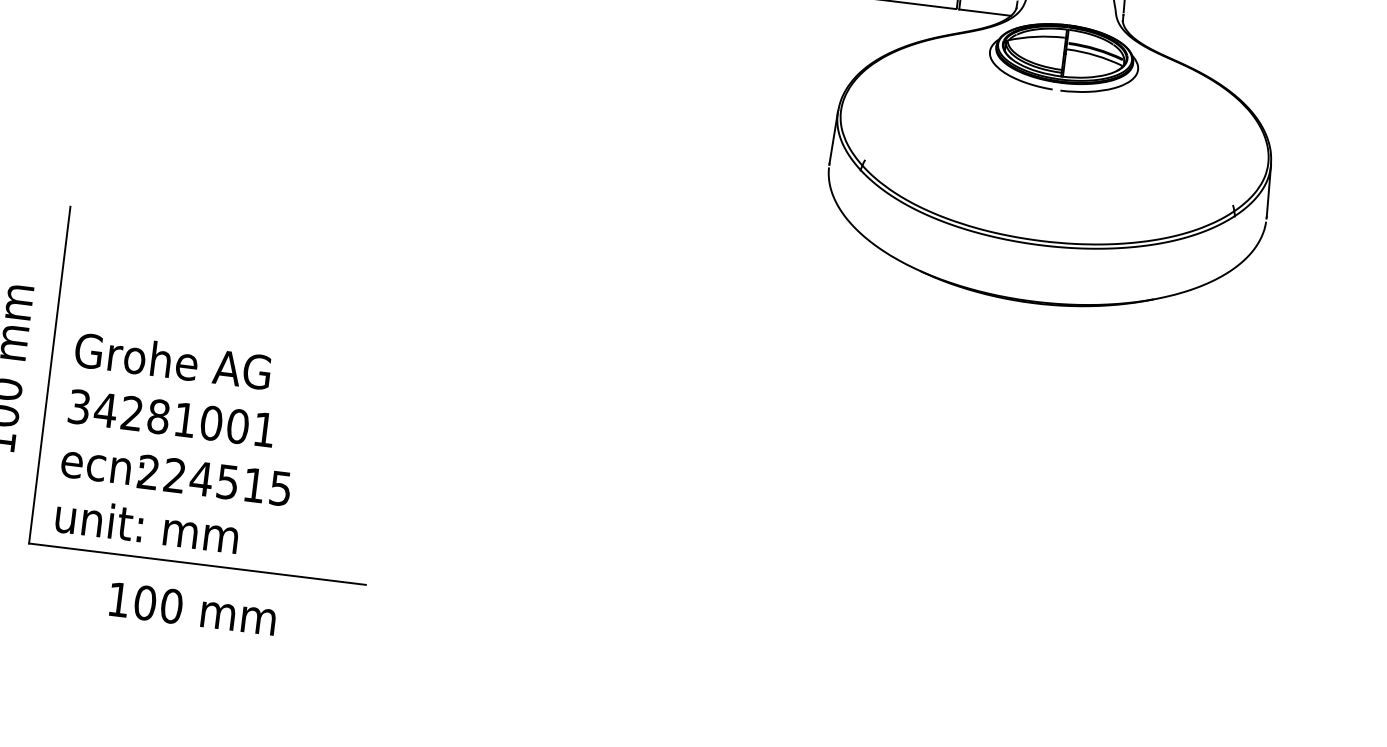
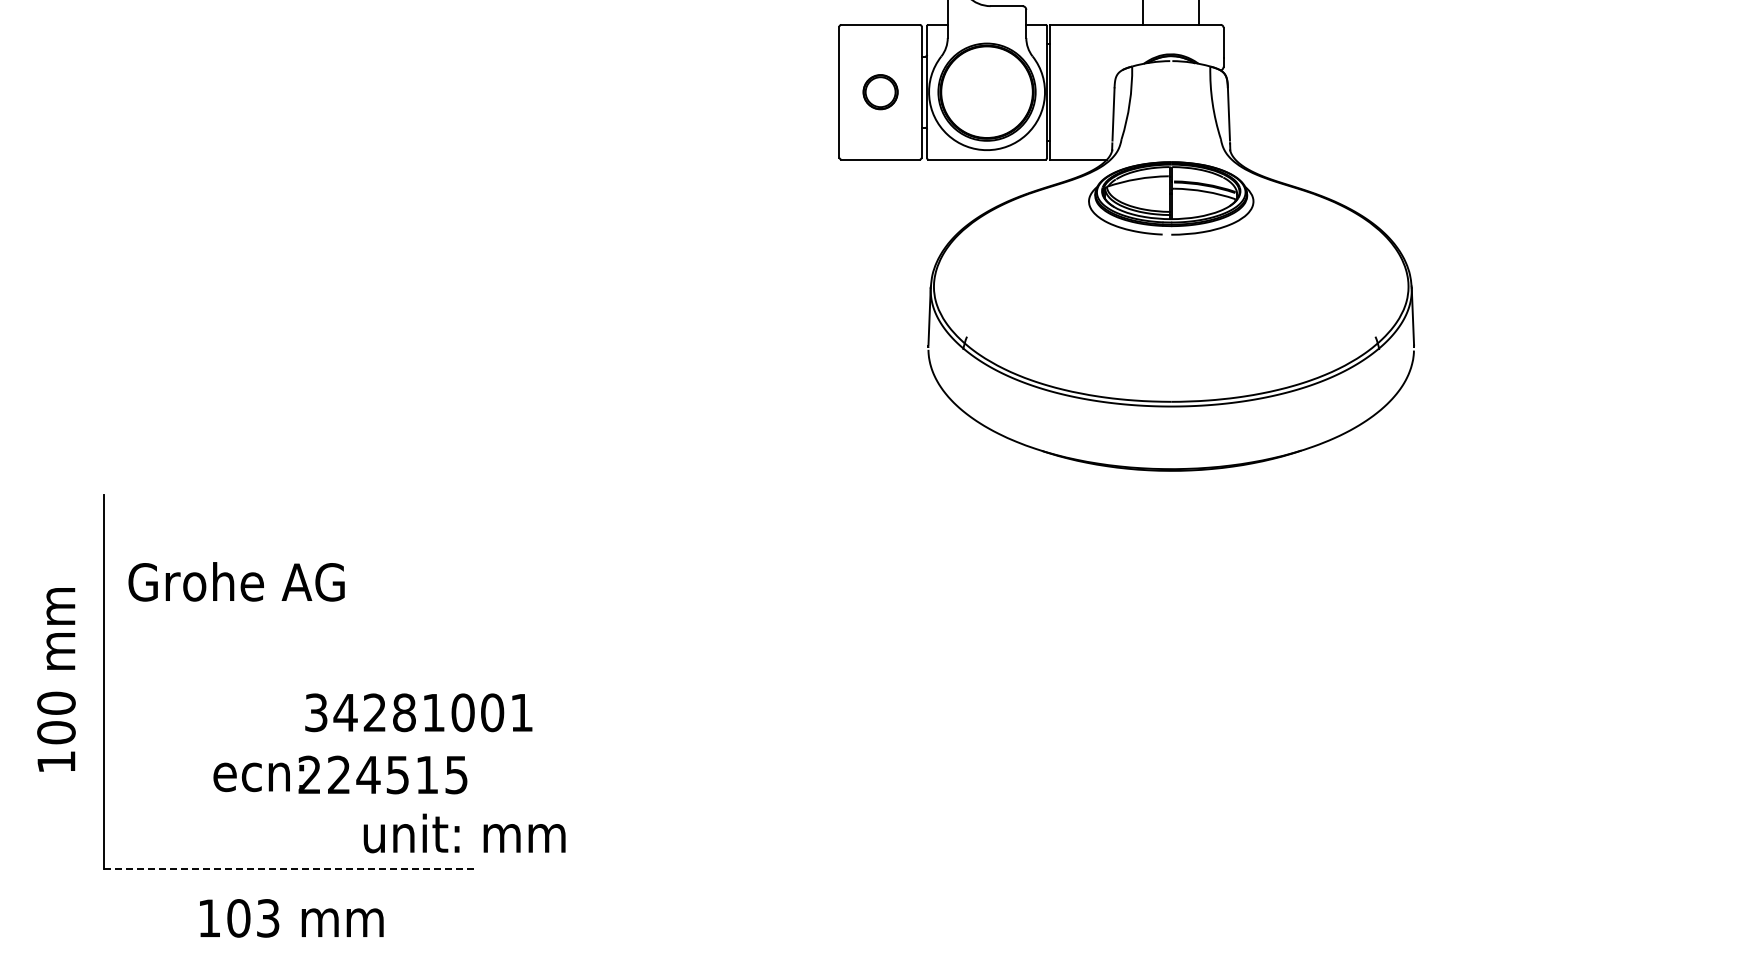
text: (172, 360) -> (236, 581), moved
text: (171, 418) -> (418, 712), moved
text: (176, 475) -> (340, 774), moved
text: (147, 525) -> (464, 833), moved
line: (198, 563) -> (291, 868), solid -> dashed
text: (171, 606) -> (267, 918), 100 -> 103

